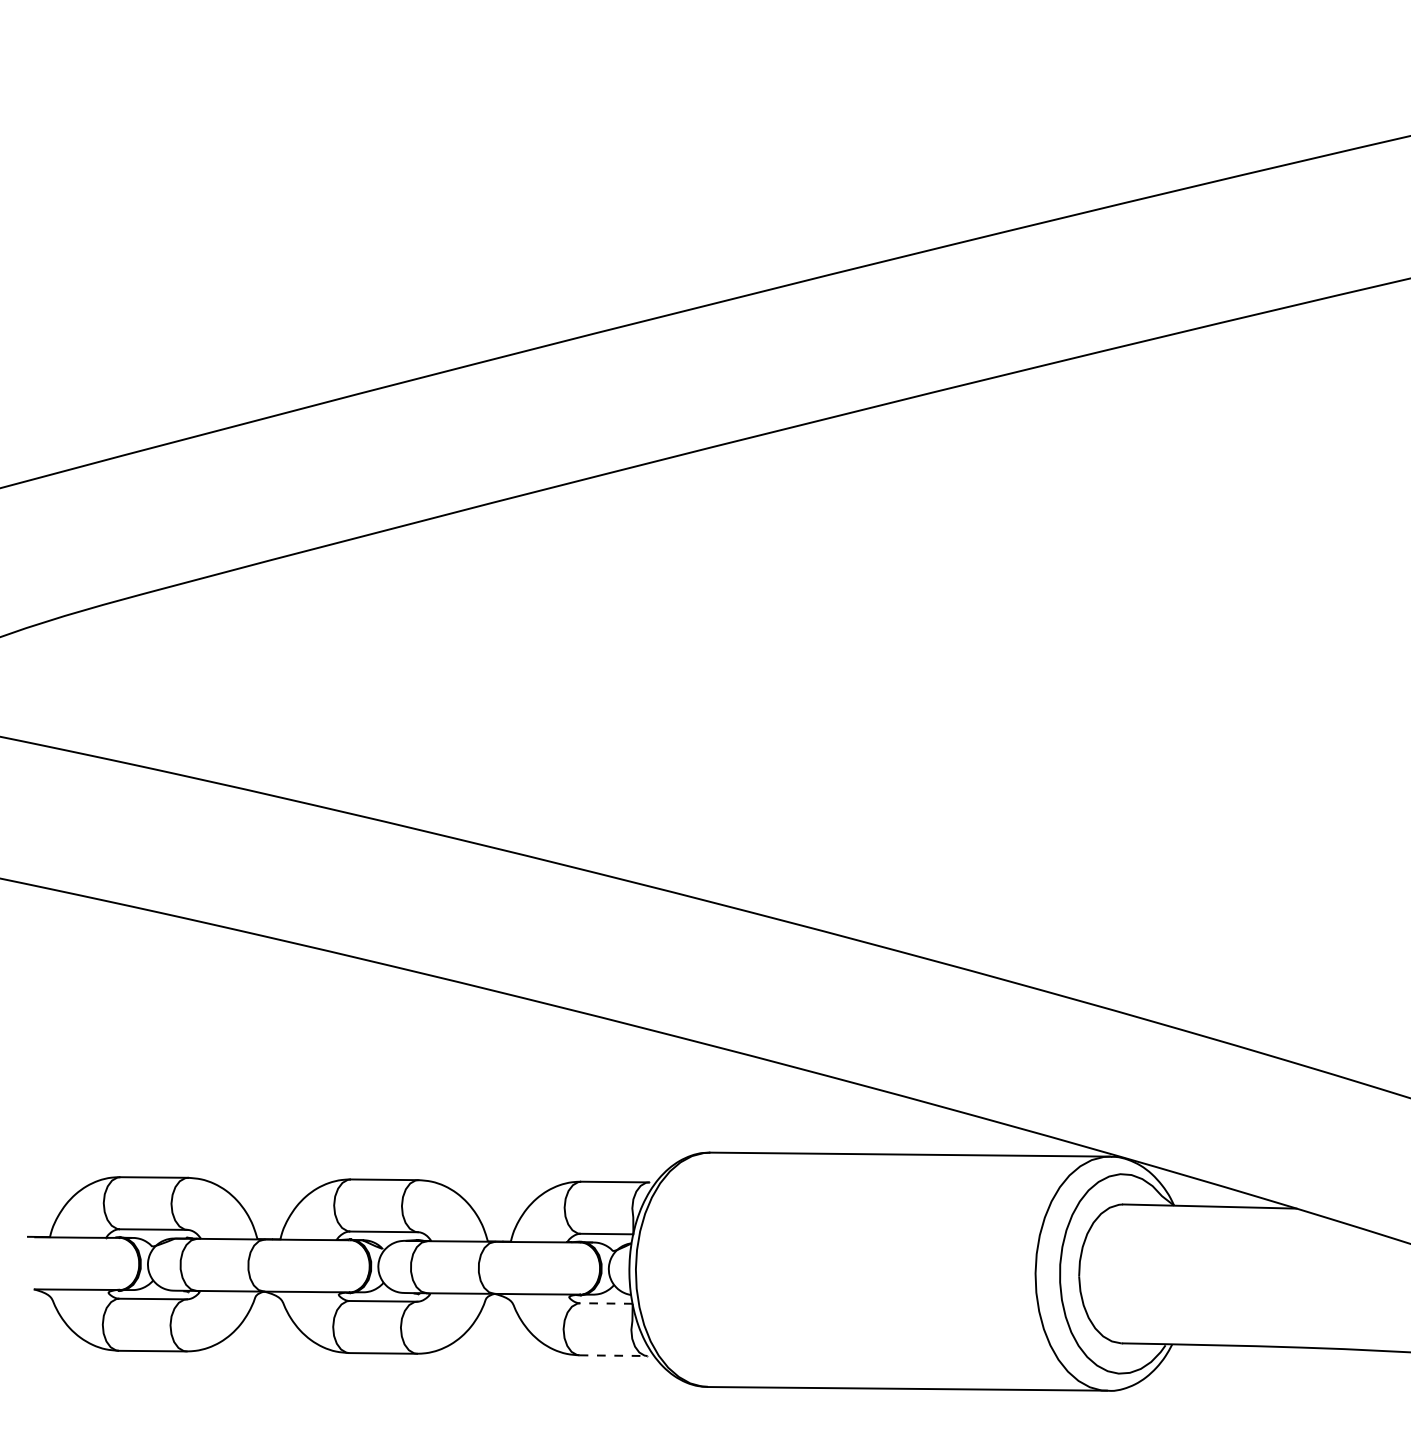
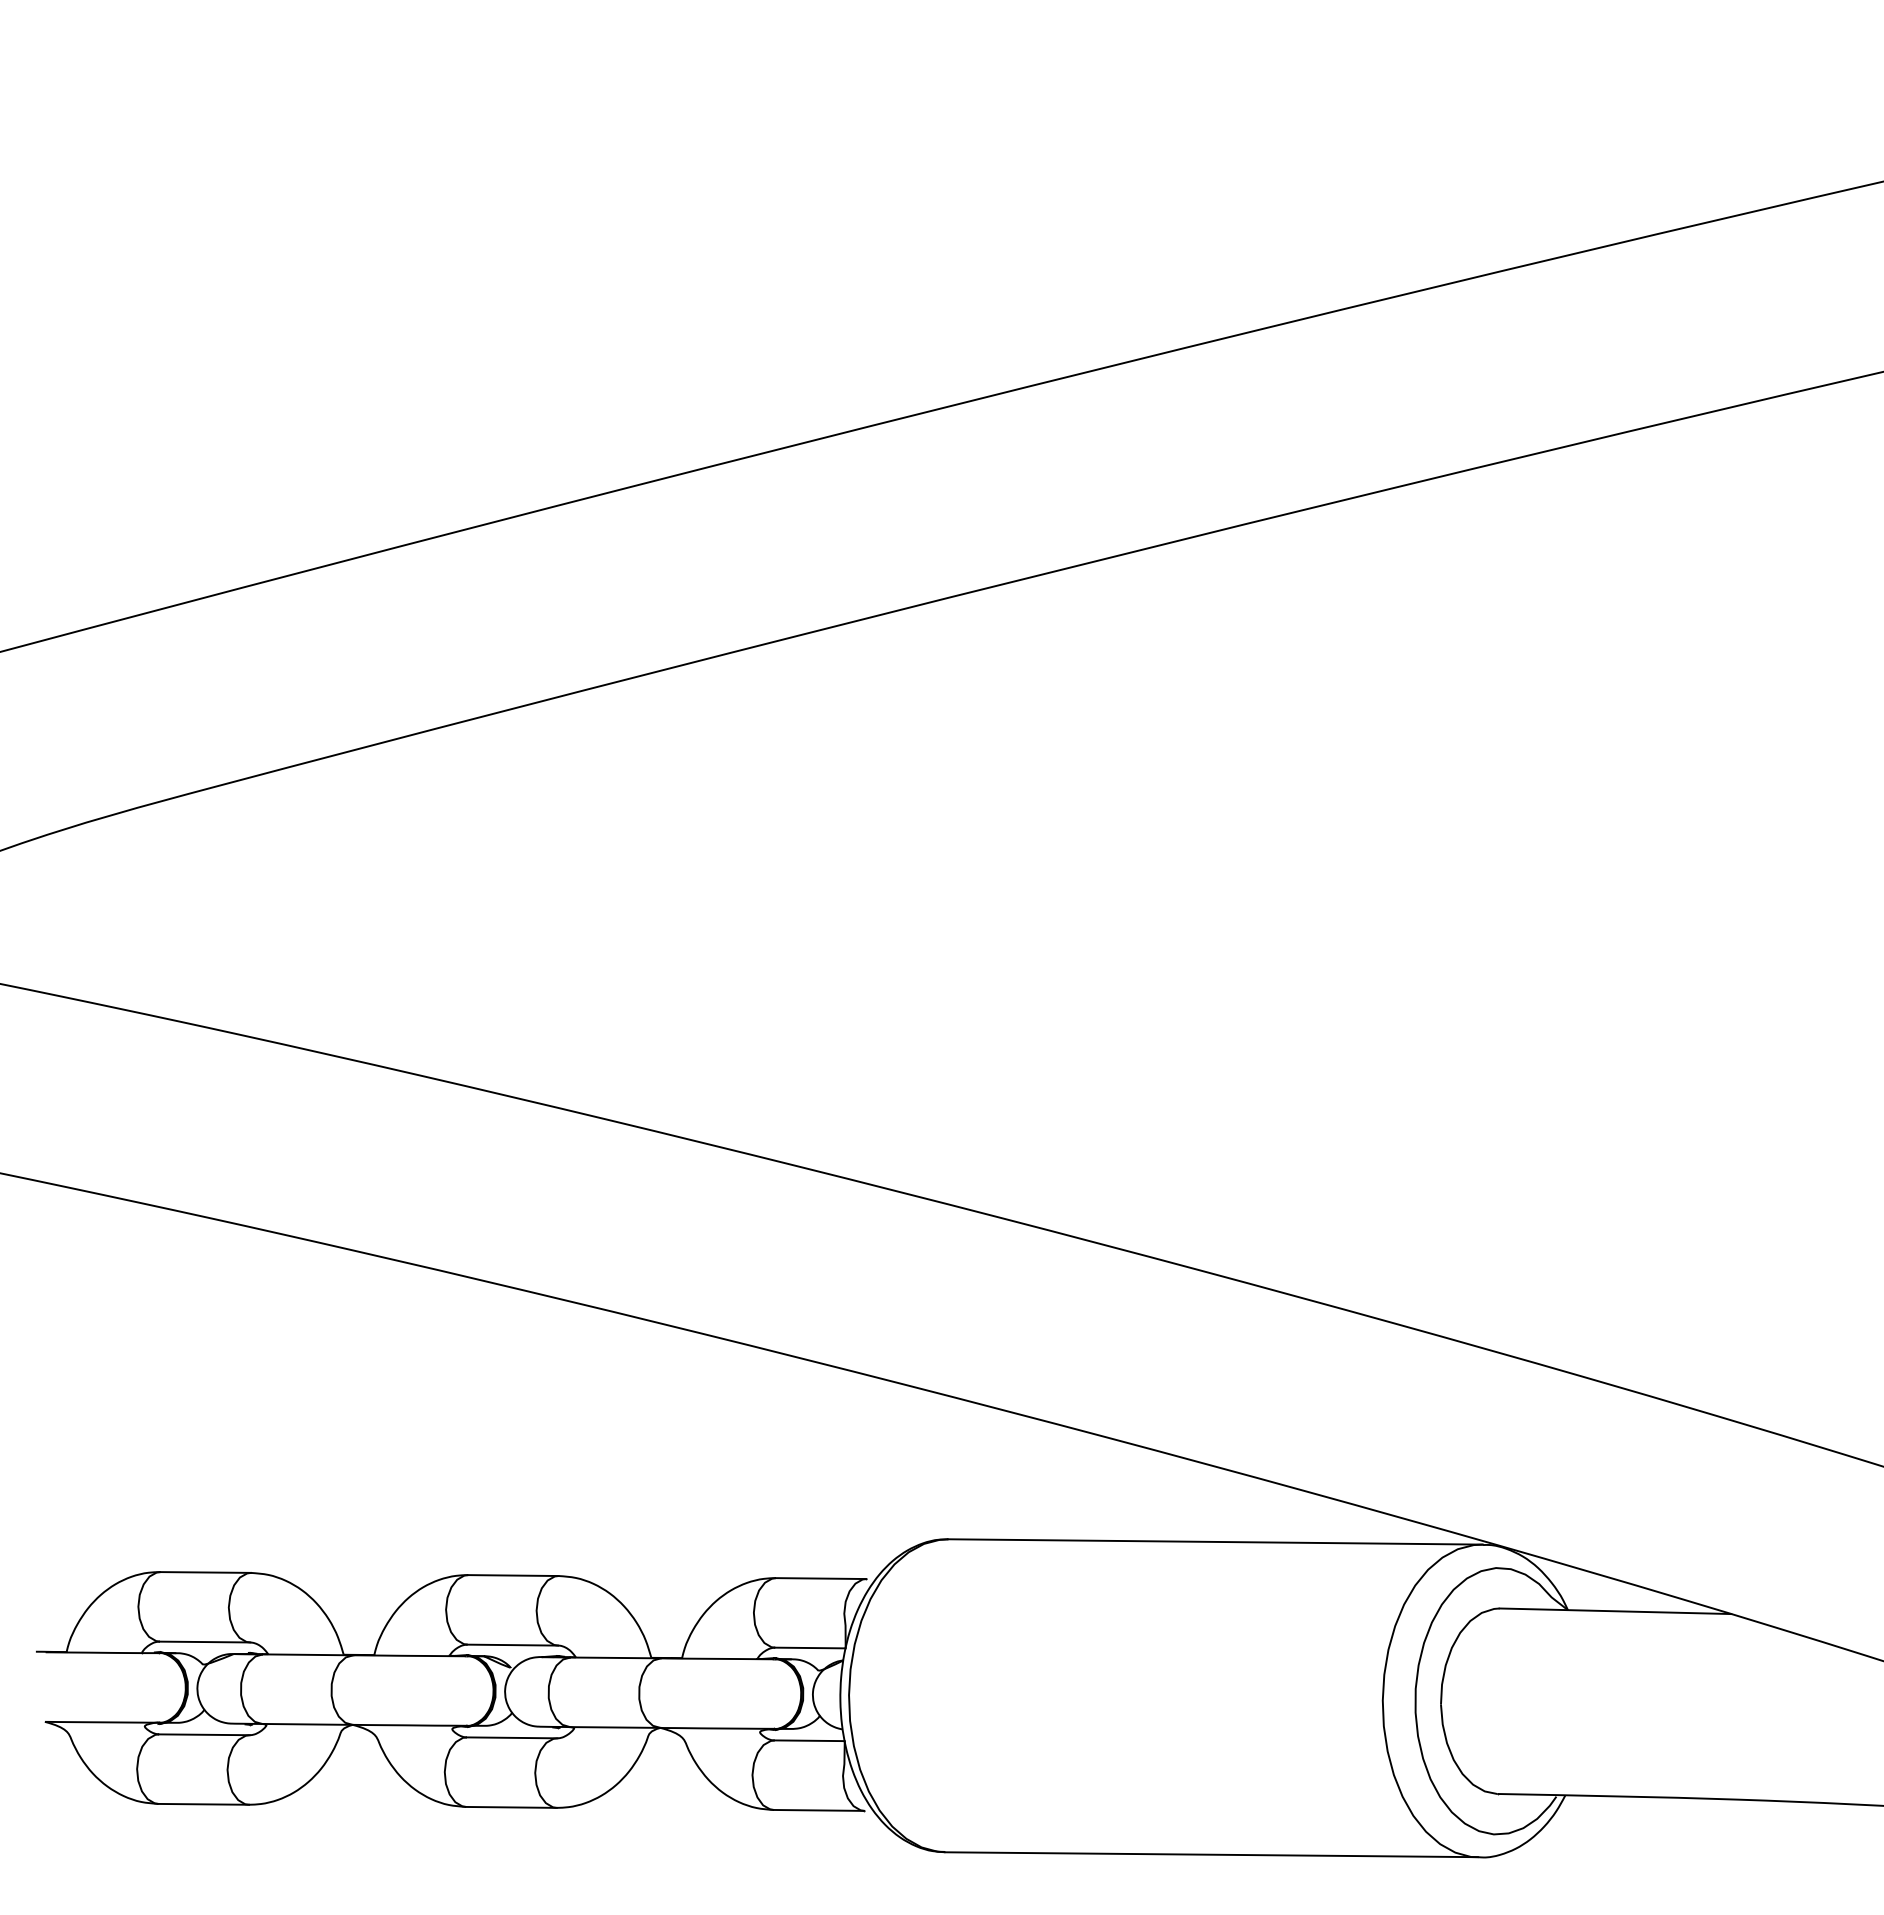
line: (606, 1303) -> (809, 1740), dashed -> solid
line: (613, 1355) -> (819, 1810), dashed -> solid

